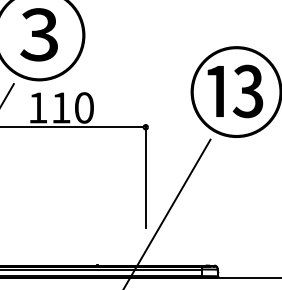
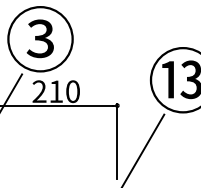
text: (37, 107) -> (39, 91), 110 -> 210

